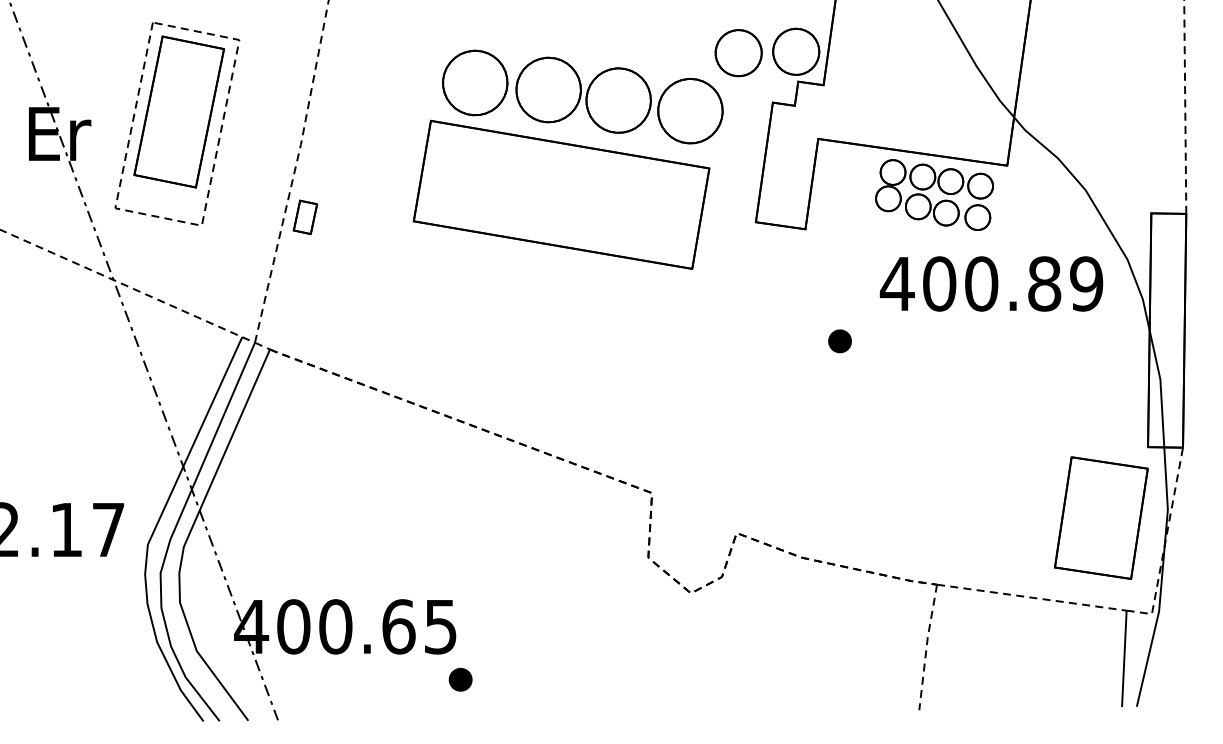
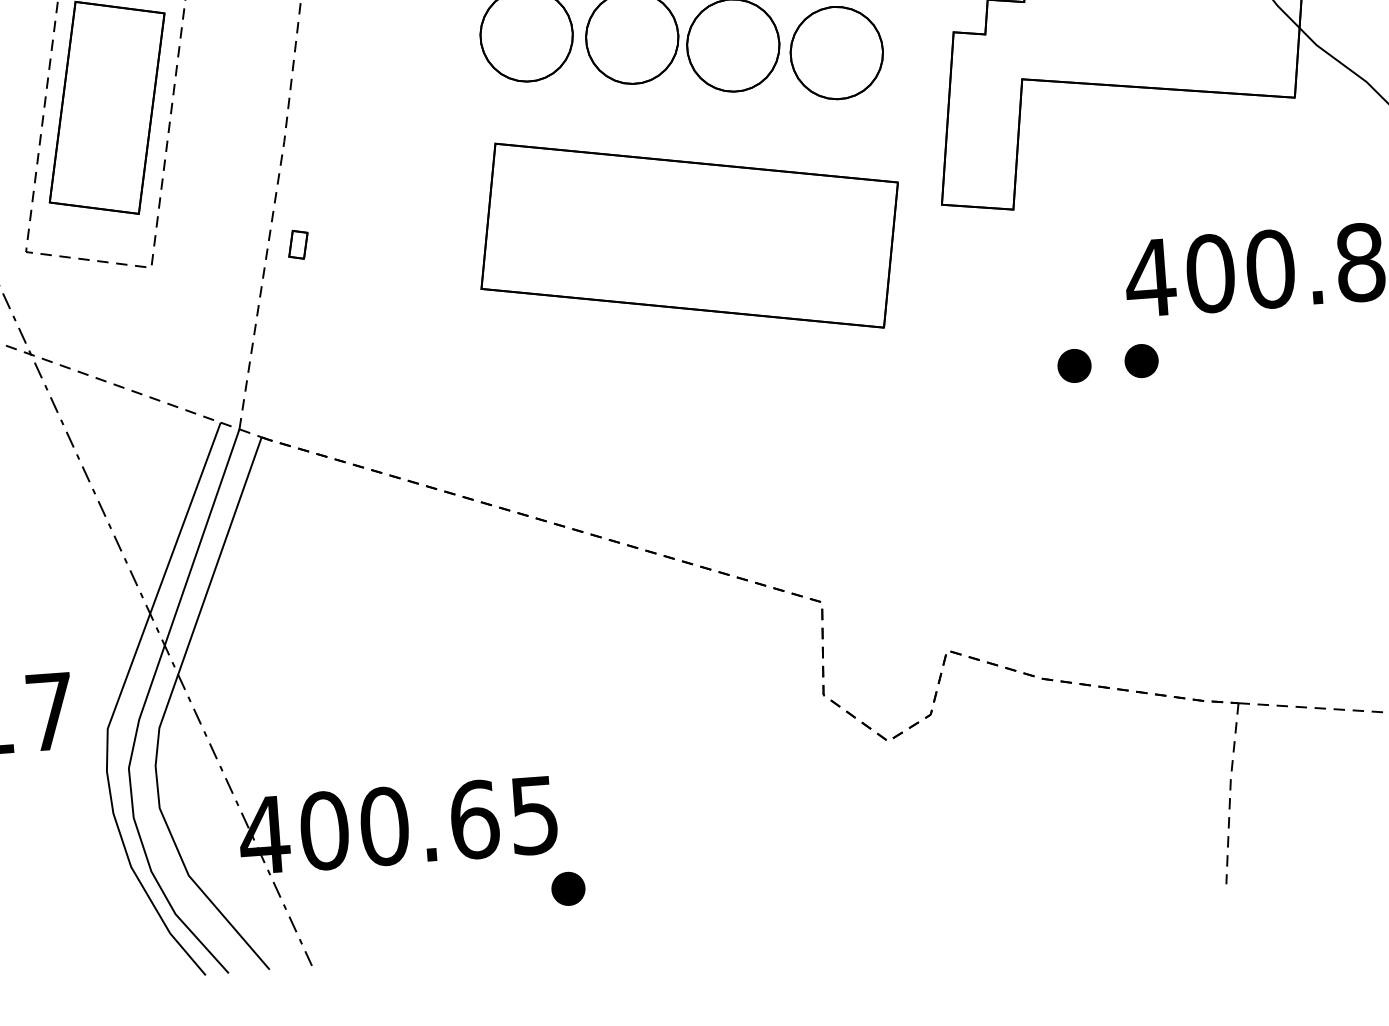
part: (561, 194) -> (689, 235), moved
part: (928, 197) -> (1185, 151), removed
part: (305, 216) -> (298, 243), size x0.6
part: (886, 341) -> (1140, 361), added

